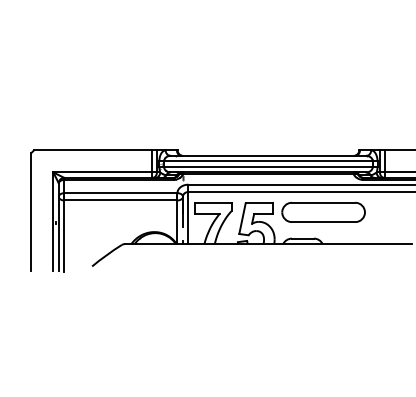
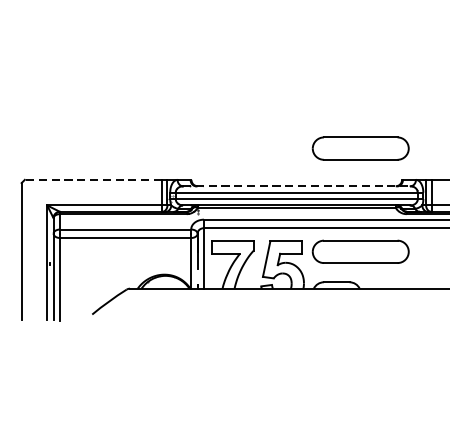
part: (323, 122) -> (360, 147), added
line: (92, 150) -> (92, 180), solid -> dashed
line: (268, 155) -> (296, 185), solid -> dashed

